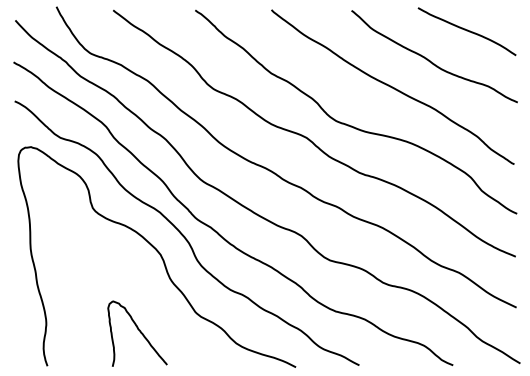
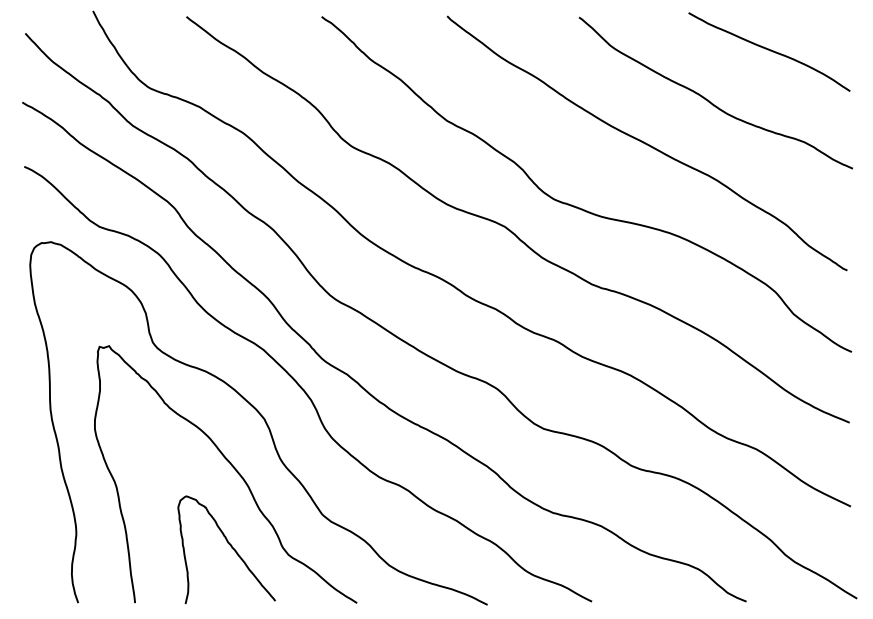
curve: (140, 283) -> (231, 466), added

